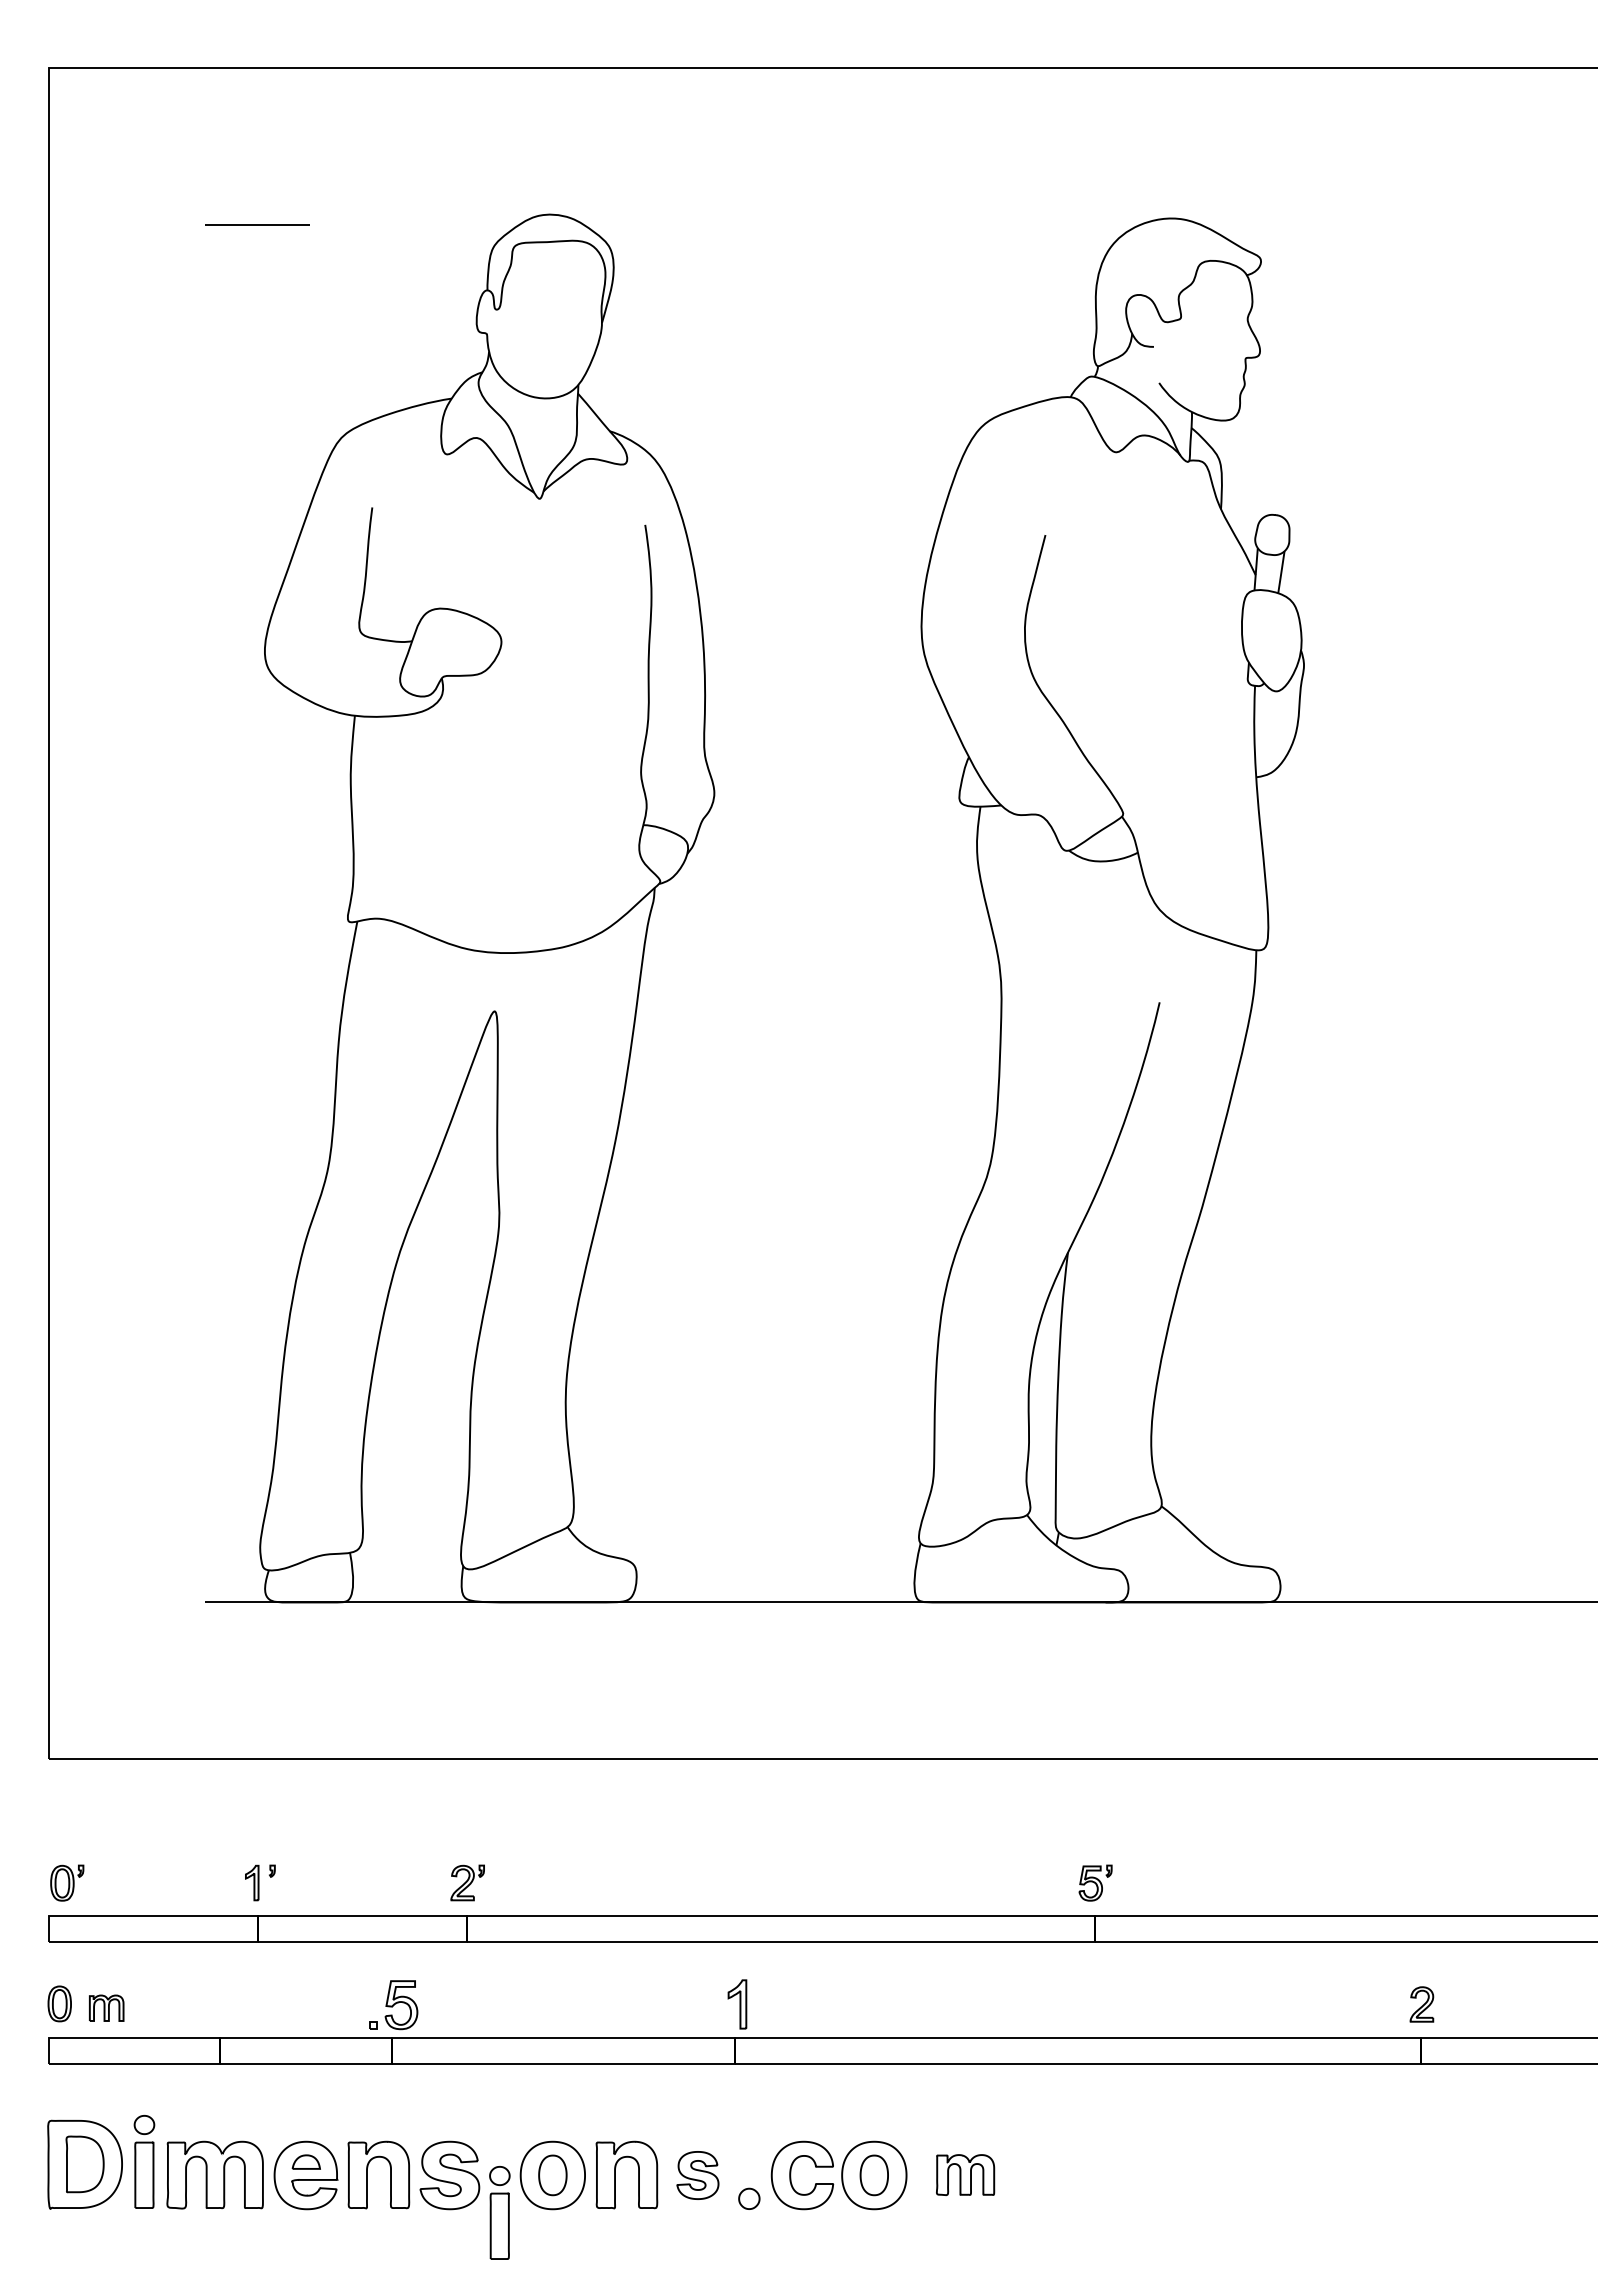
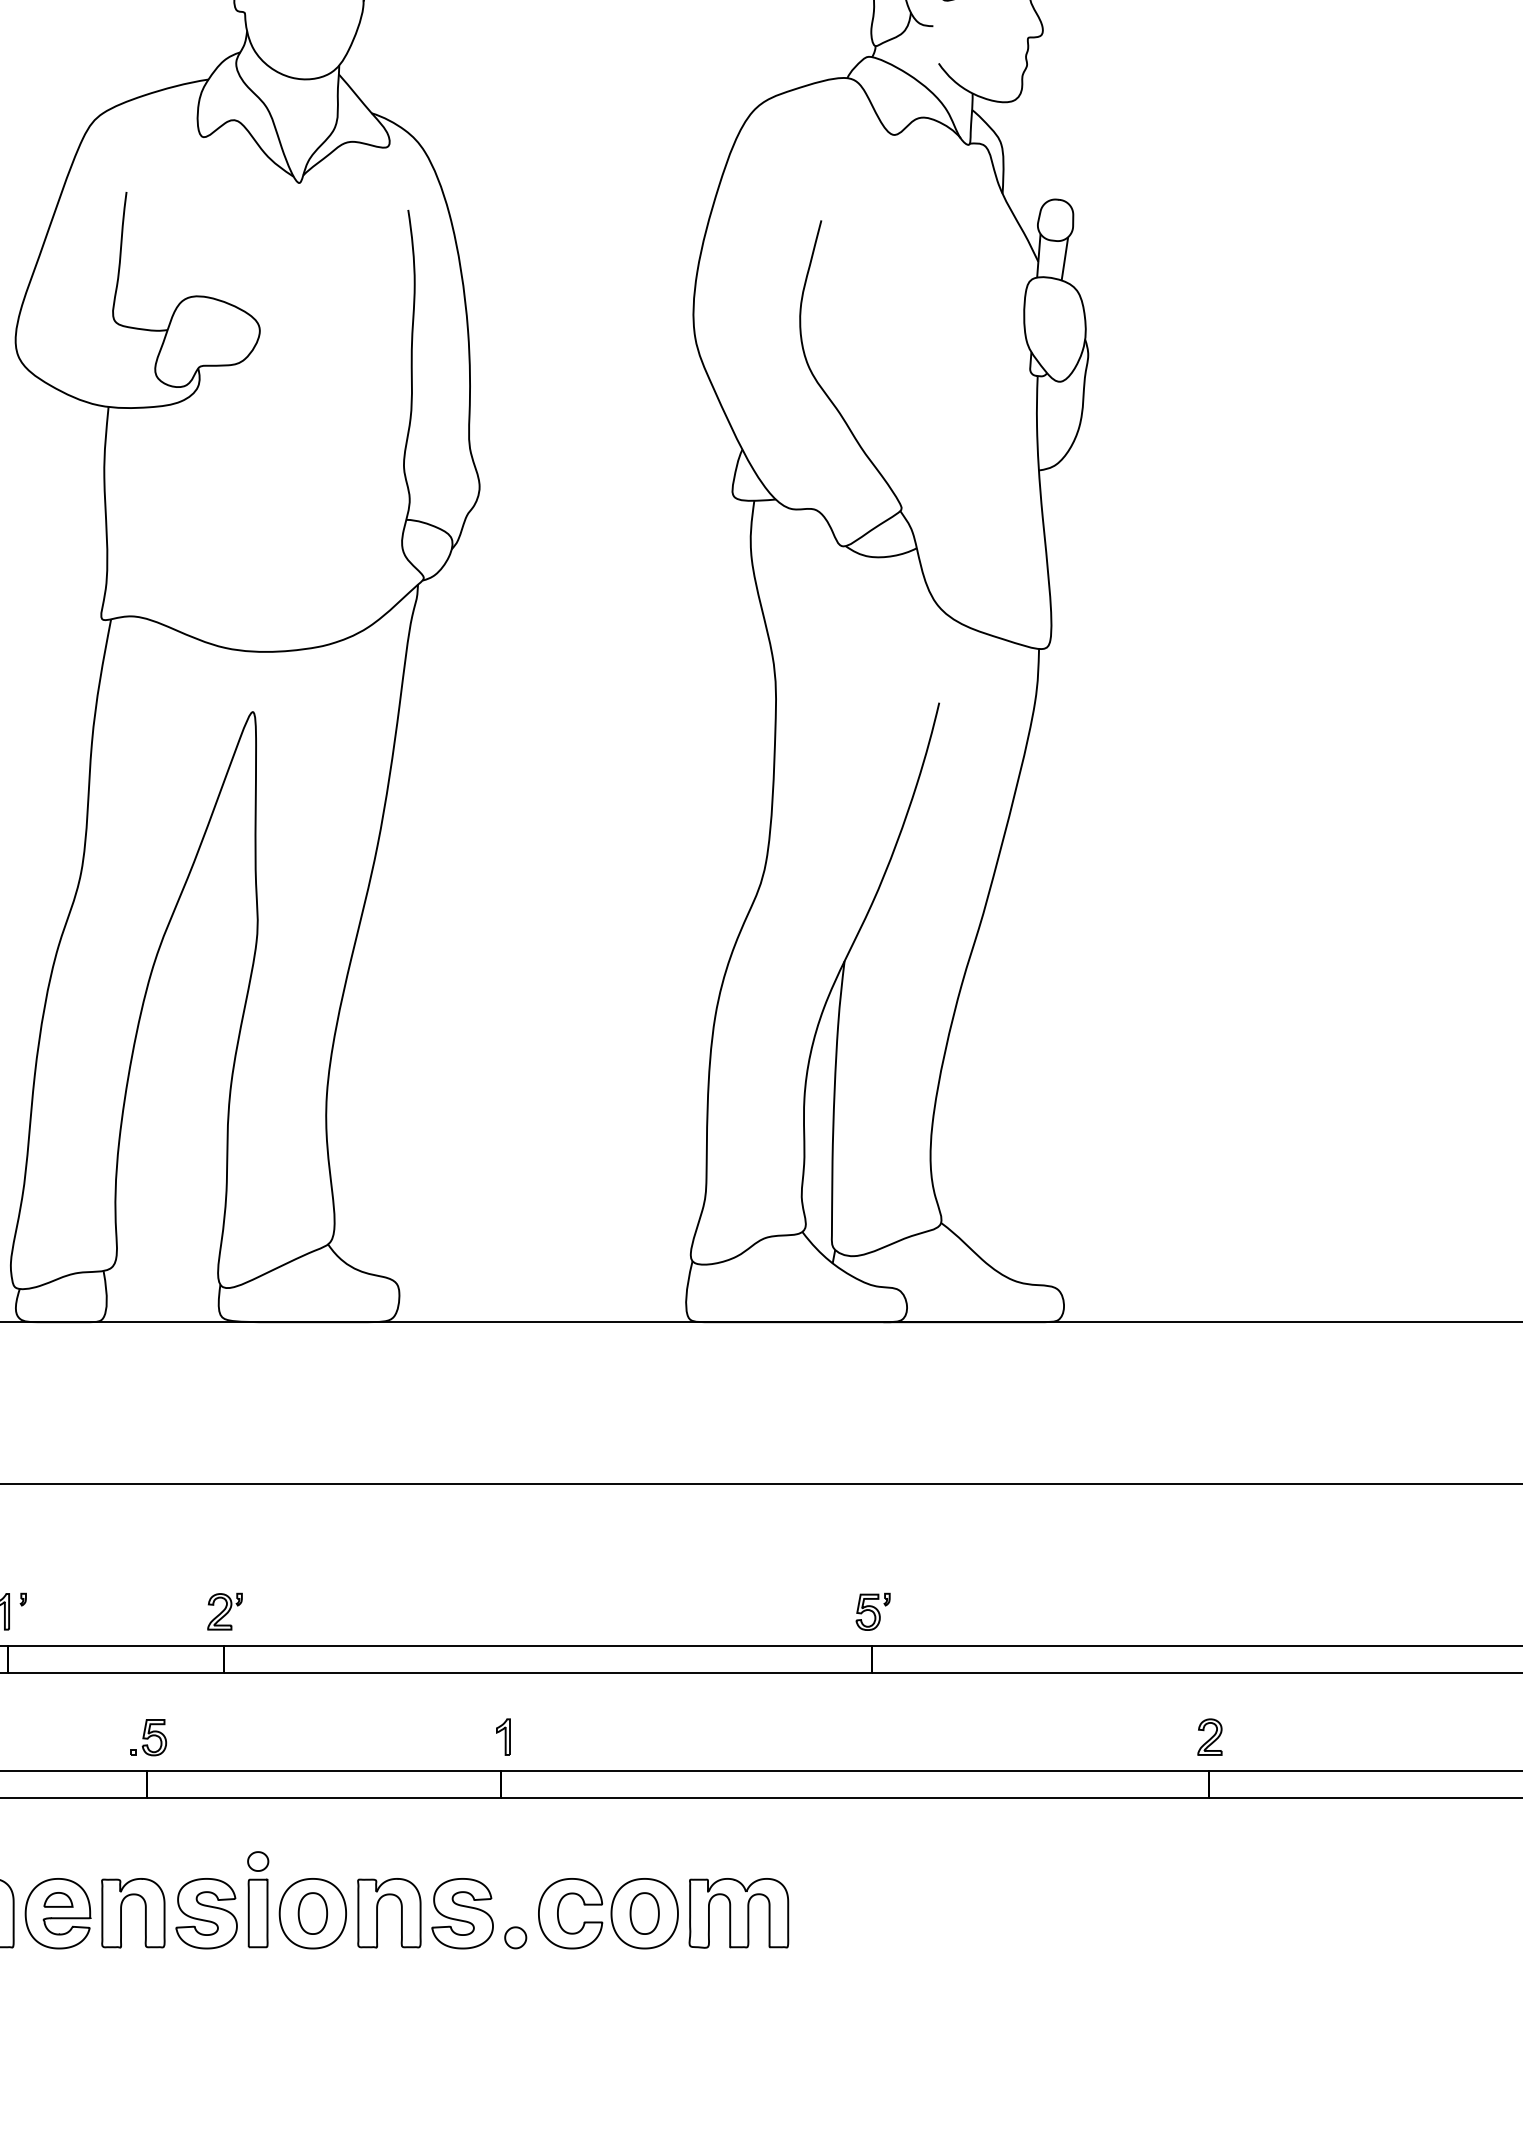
part: (393, 2004) -> (148, 1737), size x0.71
part: (737, 2004) -> (503, 1737), size x0.71
part: (965, 2174) -> (738, 1912), size x1.67
part: (697, 2175) -> (462, 1913), size x1.43
part: (499, 2212) -> (257, 1899), moved

